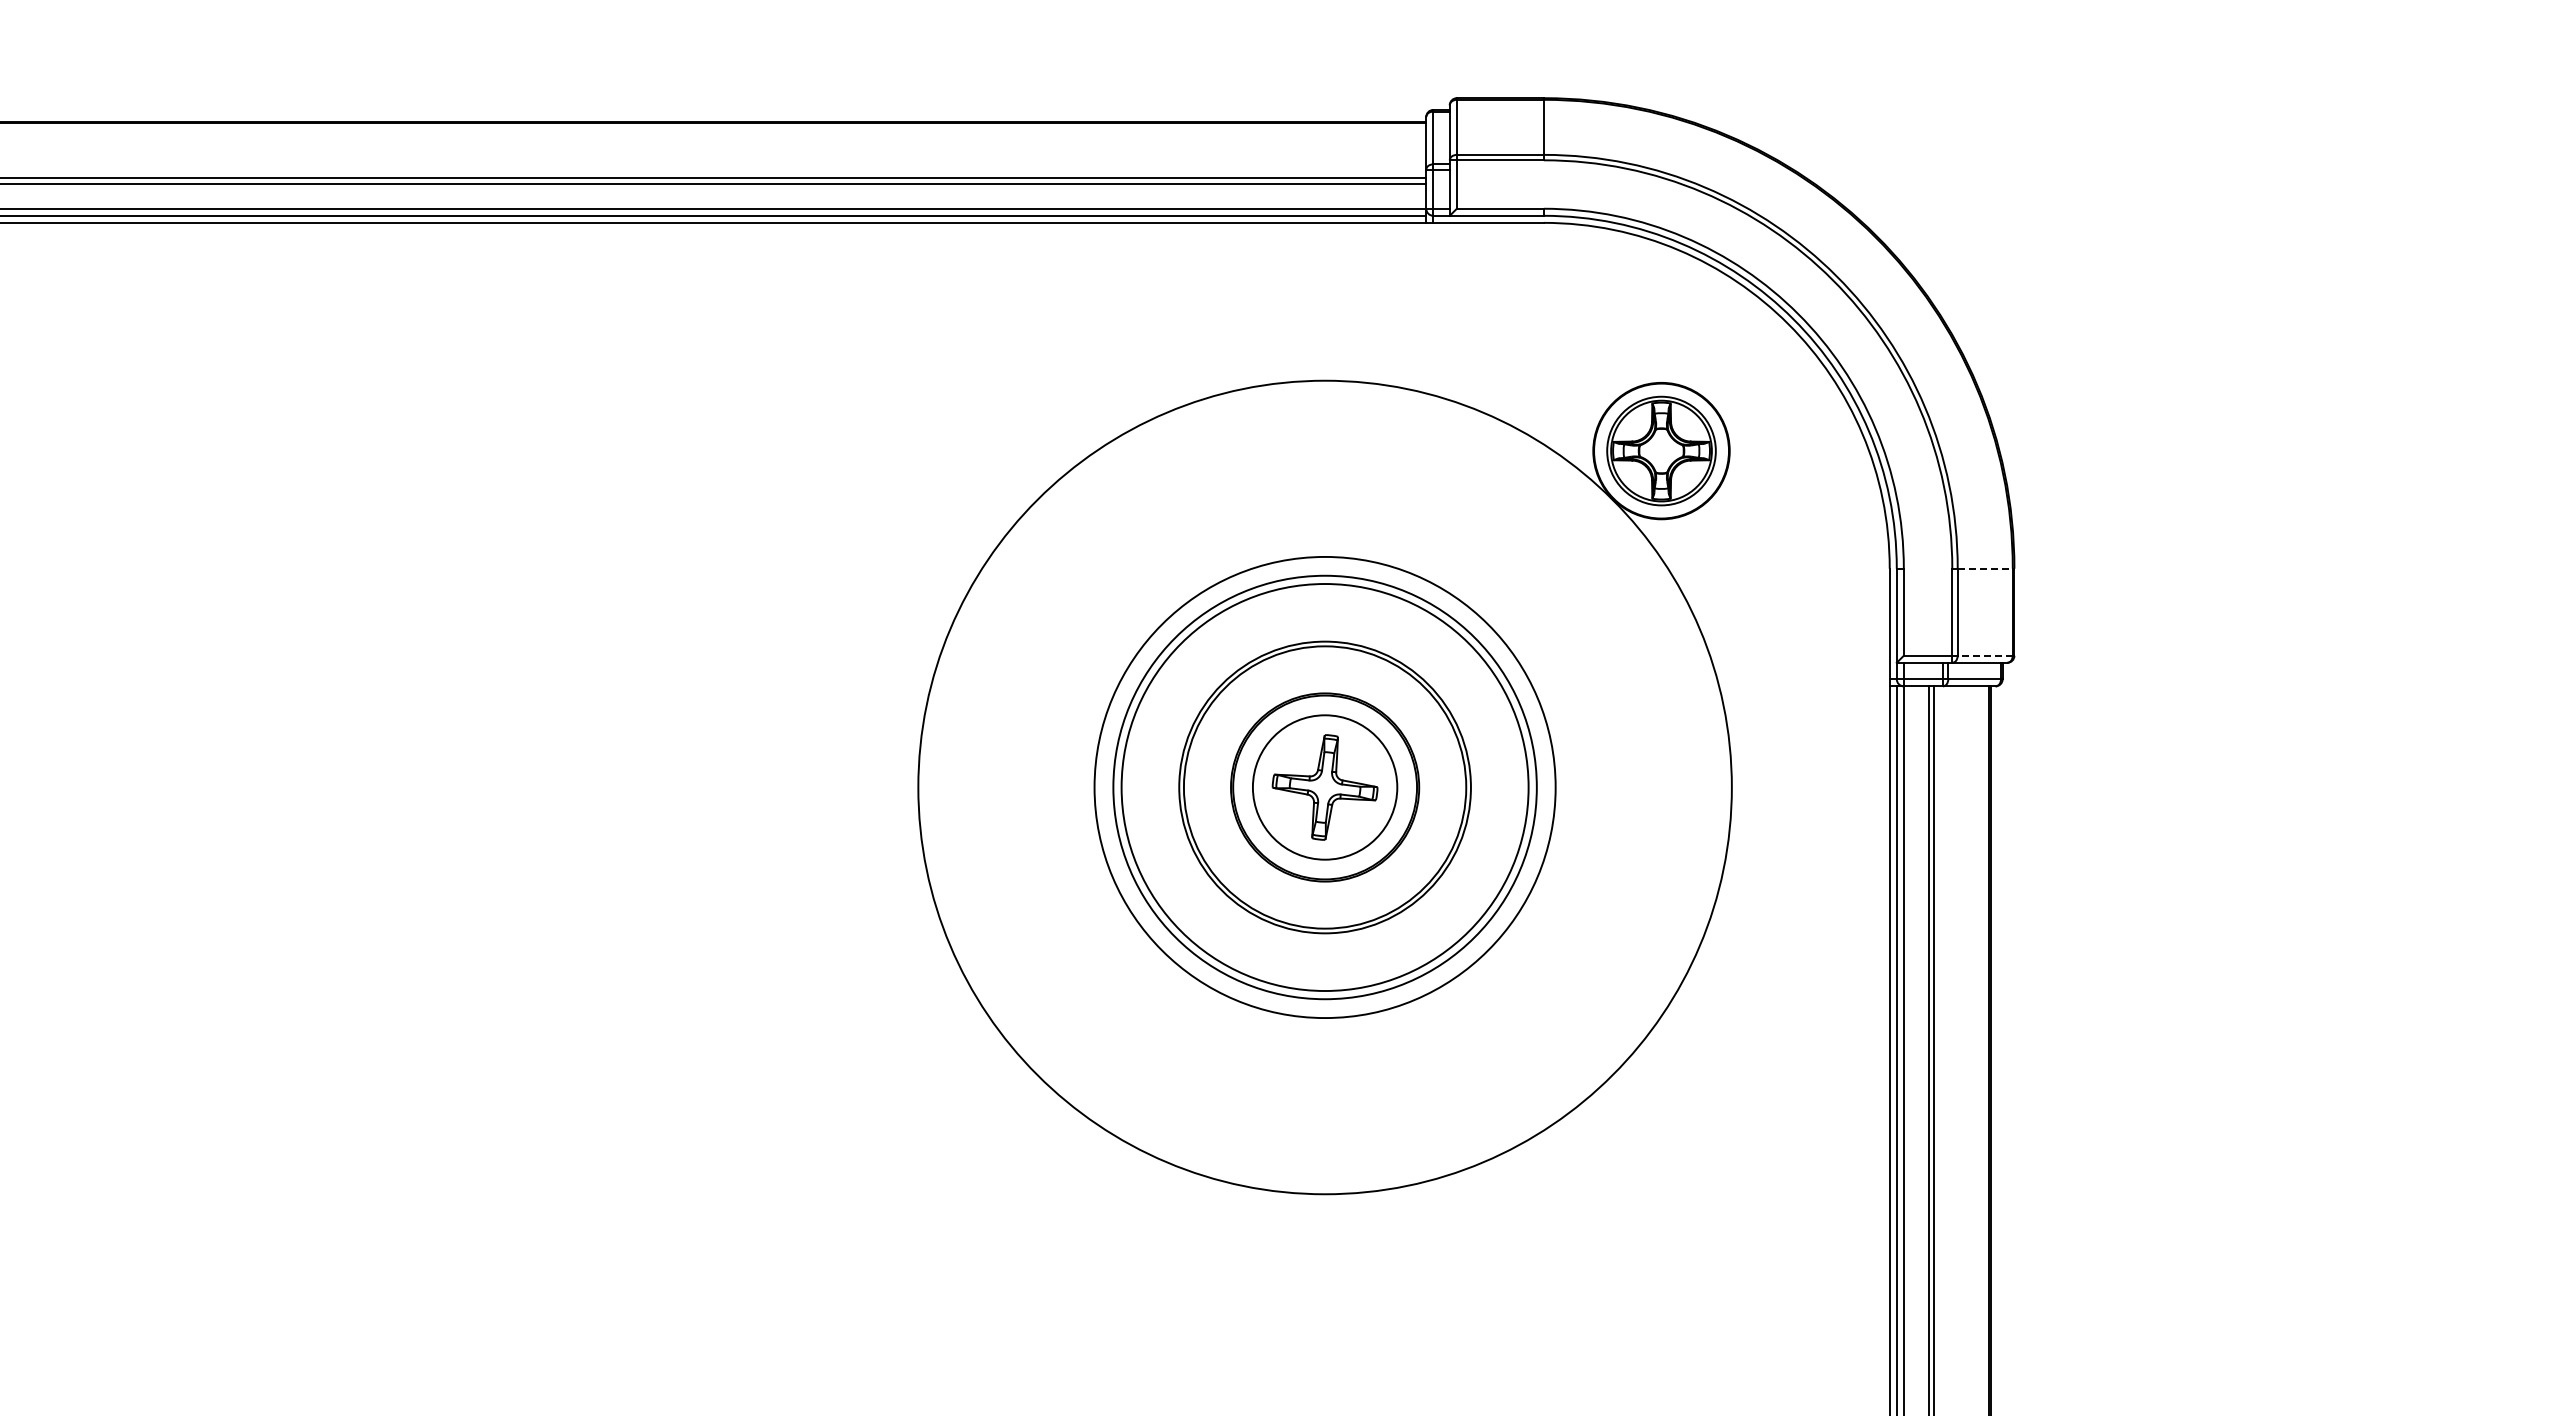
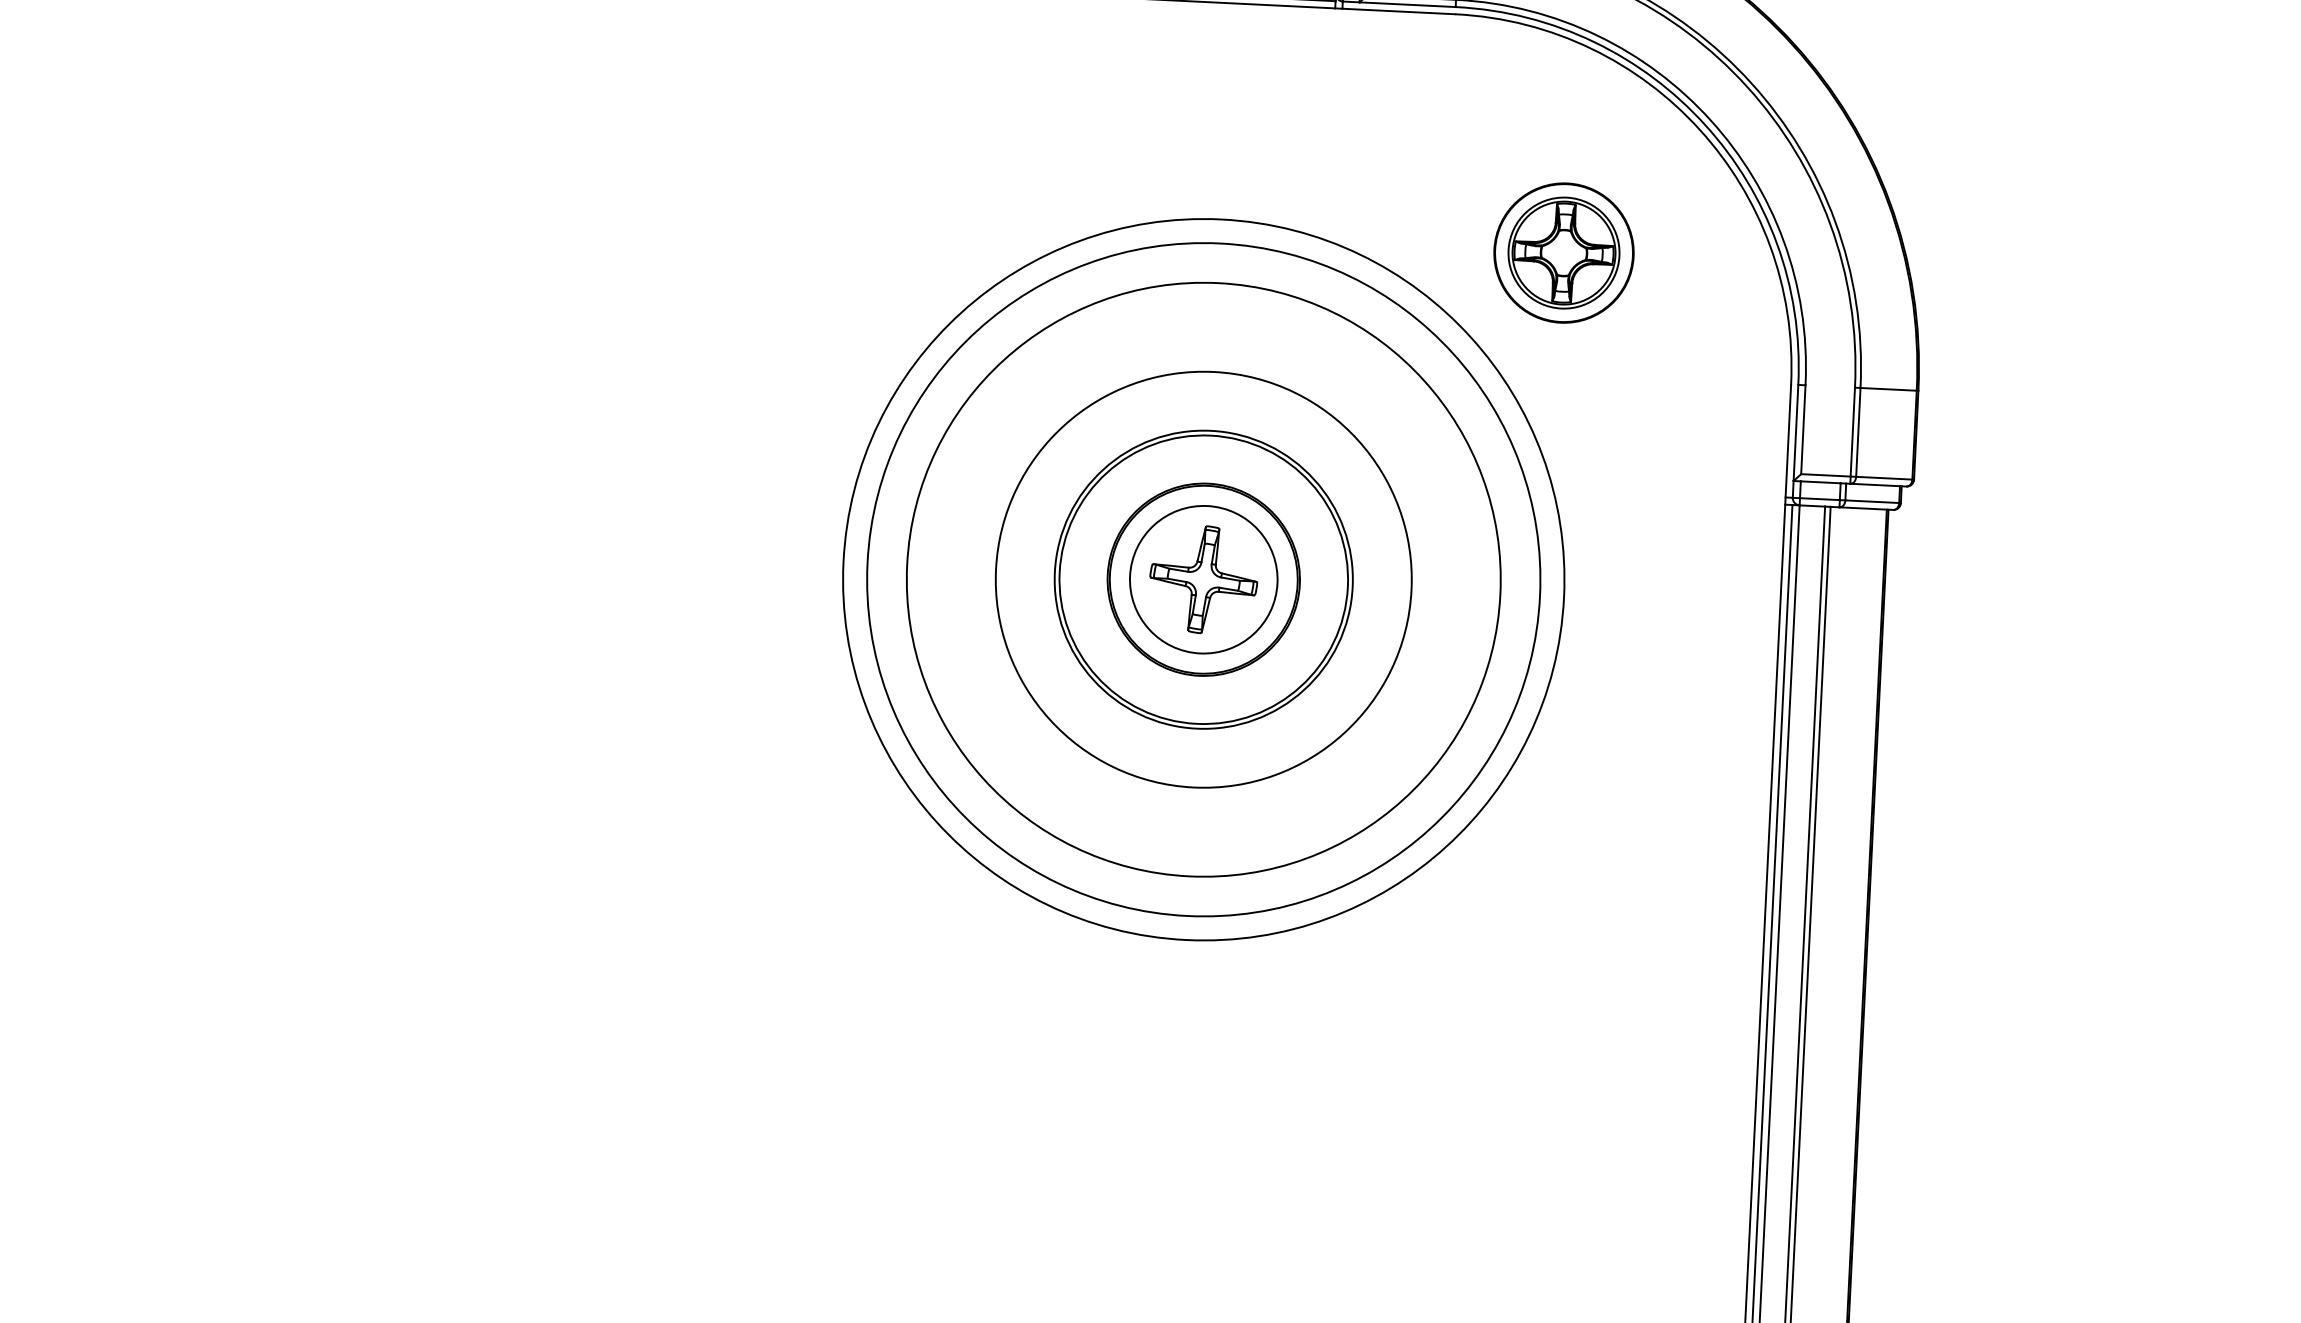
line: (1985, 568) -> (1888, 389), dashed -> solid
line: (1985, 655) -> (1884, 477), dashed -> solid
circle: (1324, 787) -> (1203, 579), size x0.71
circle: (1324, 787) -> (1203, 579), size x1.43
circle: (1325, 787) -> (1204, 579), size x1.67

